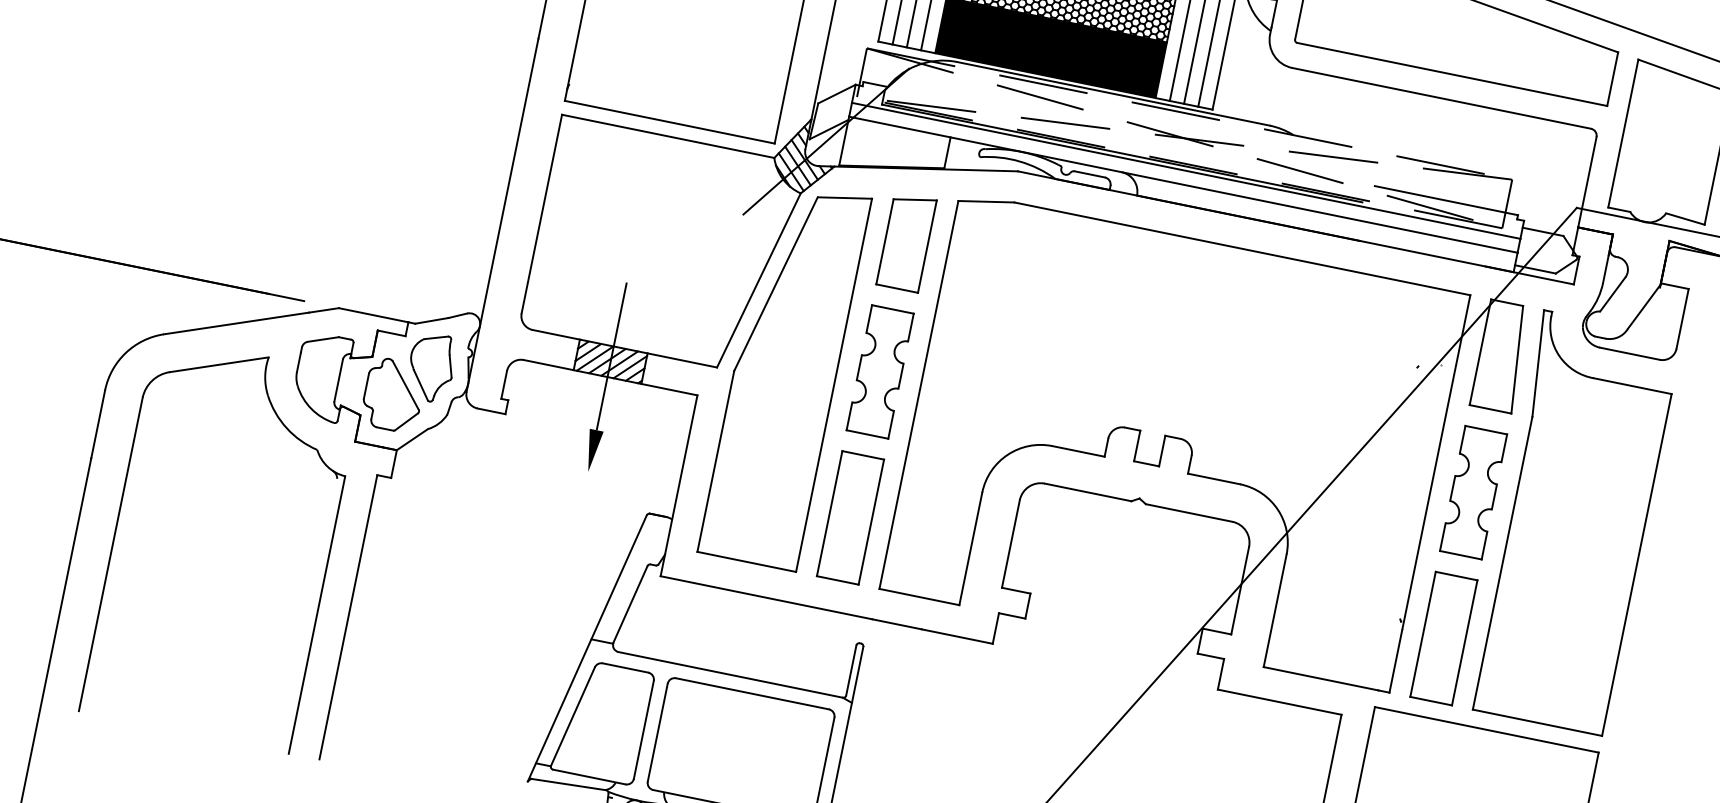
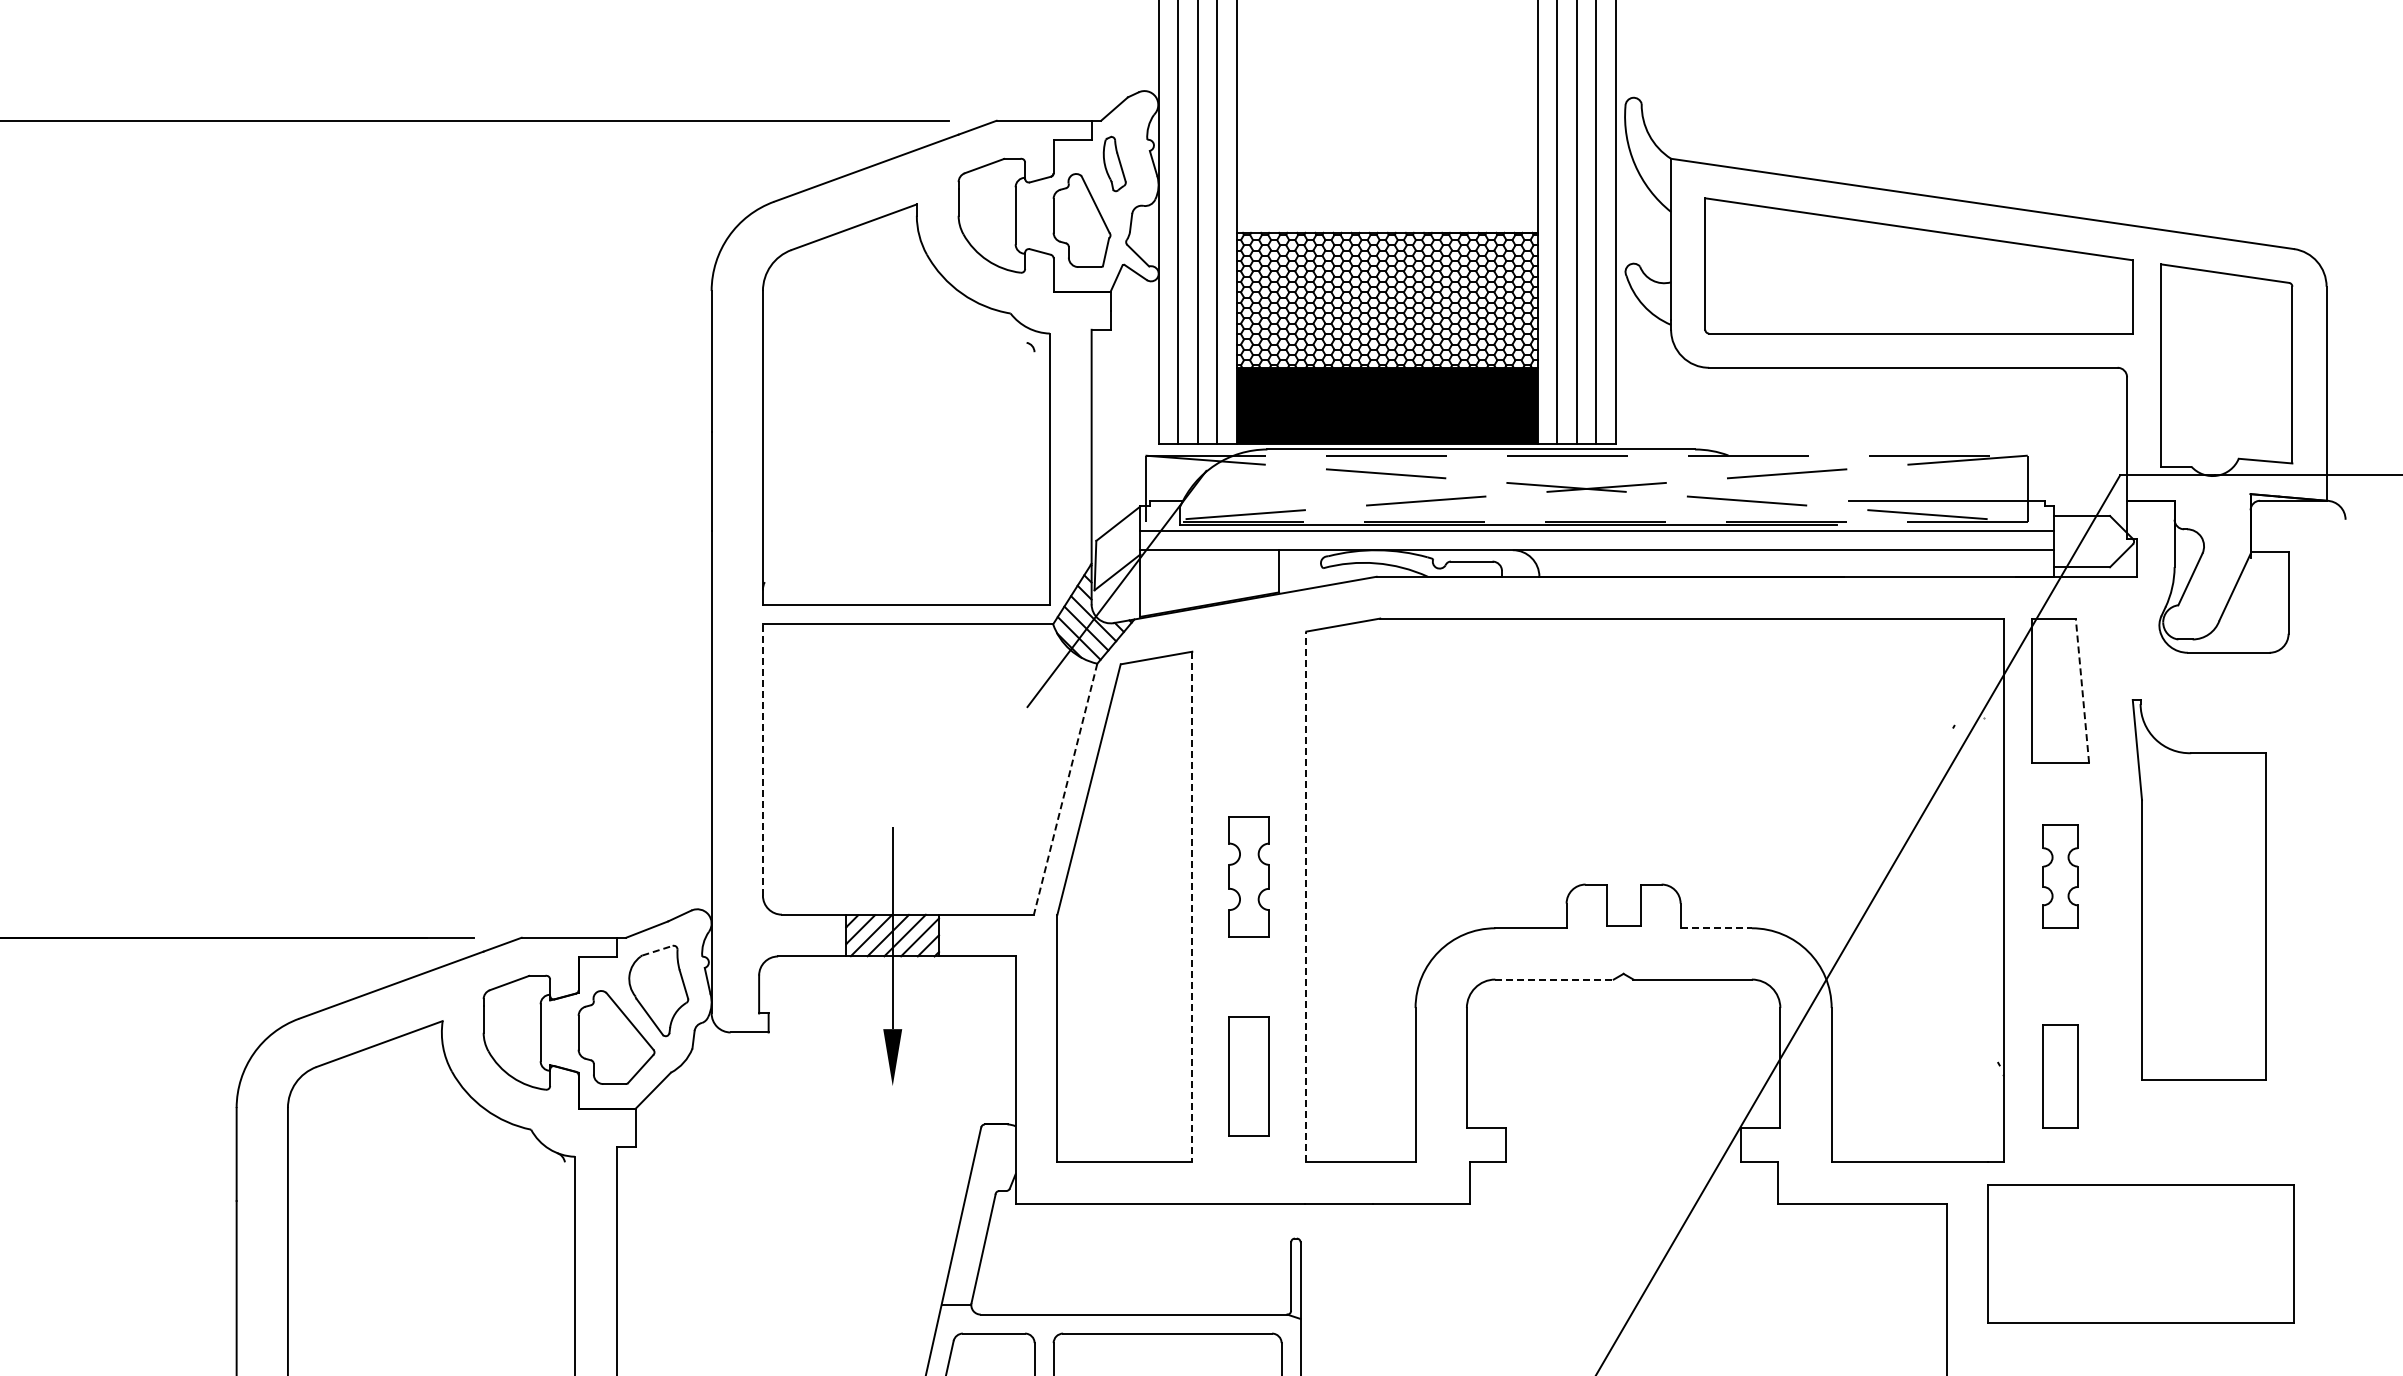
line: (541, 213) -> (762, 759), solid -> dashed
part: (906, 242) -> (1248, 699), removed
line: (758, 280) -> (1065, 789), solid -> dashed
line: (436, 337) -> (657, 950), solid -> dashed
line: (1517, 359) -> (2082, 690), solid -> dashed
part: (880, 371) -> (1249, 876), size x0.7
line: (834, 385) -> (1192, 907), solid -> dashed
line: (919, 394) -> (1306, 896), solid -> dashed
line: (1214, 479) -> (1716, 928), solid -> dashed
line: (1088, 492) -> (1555, 979), solid -> dashed
part: (1473, 492) -> (2060, 876), size x0.6
part: (850, 517) -> (1249, 1076), size x0.7
part: (1572, 522) -> (2198, 889), size x0.7
part: (1443, 638) -> (2060, 1076), size x0.6

